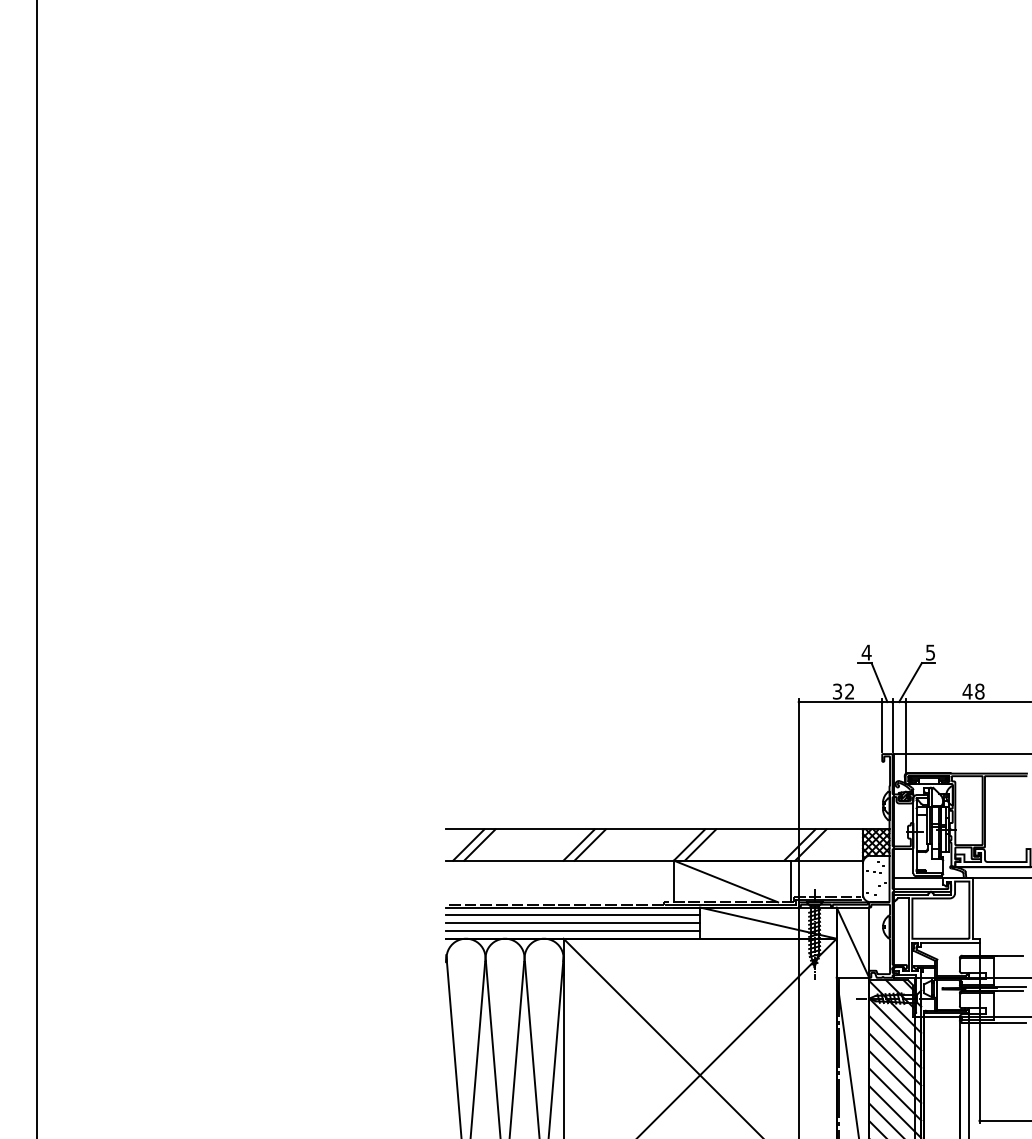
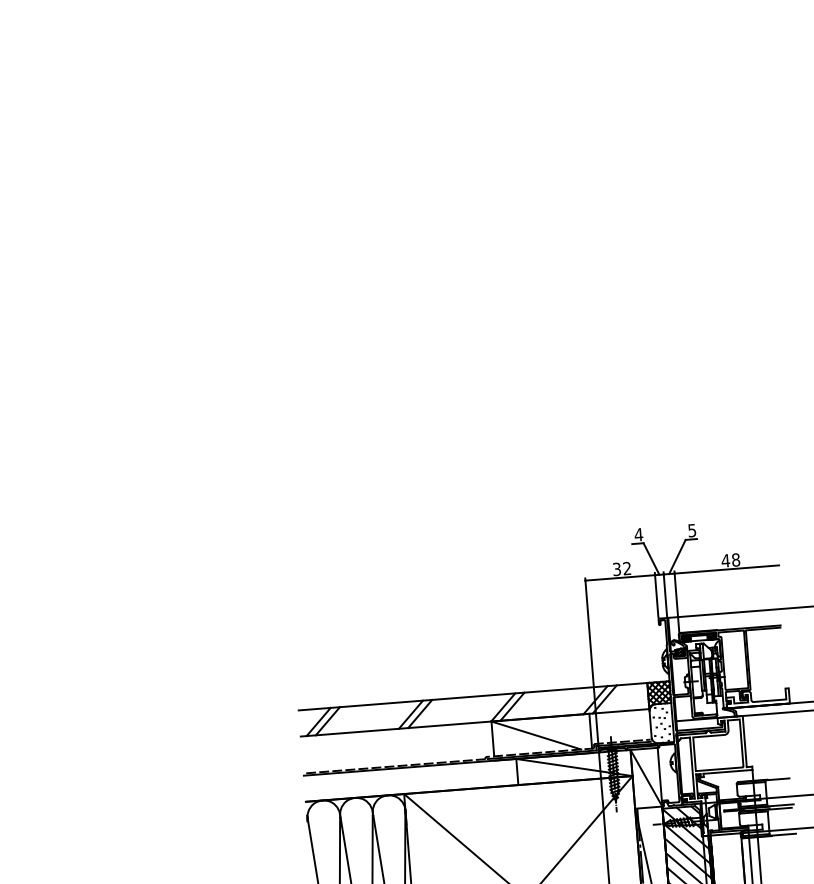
line: (573, 915) -> (410, 773), removed
line: (573, 923) -> (411, 780), removed
line: (573, 930) -> (411, 786), removed

